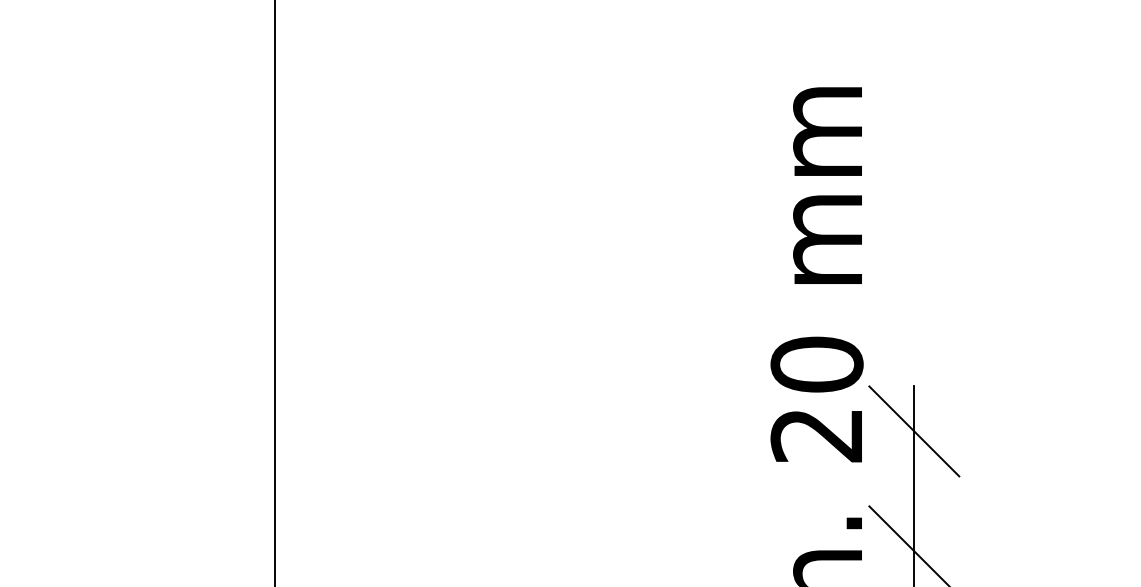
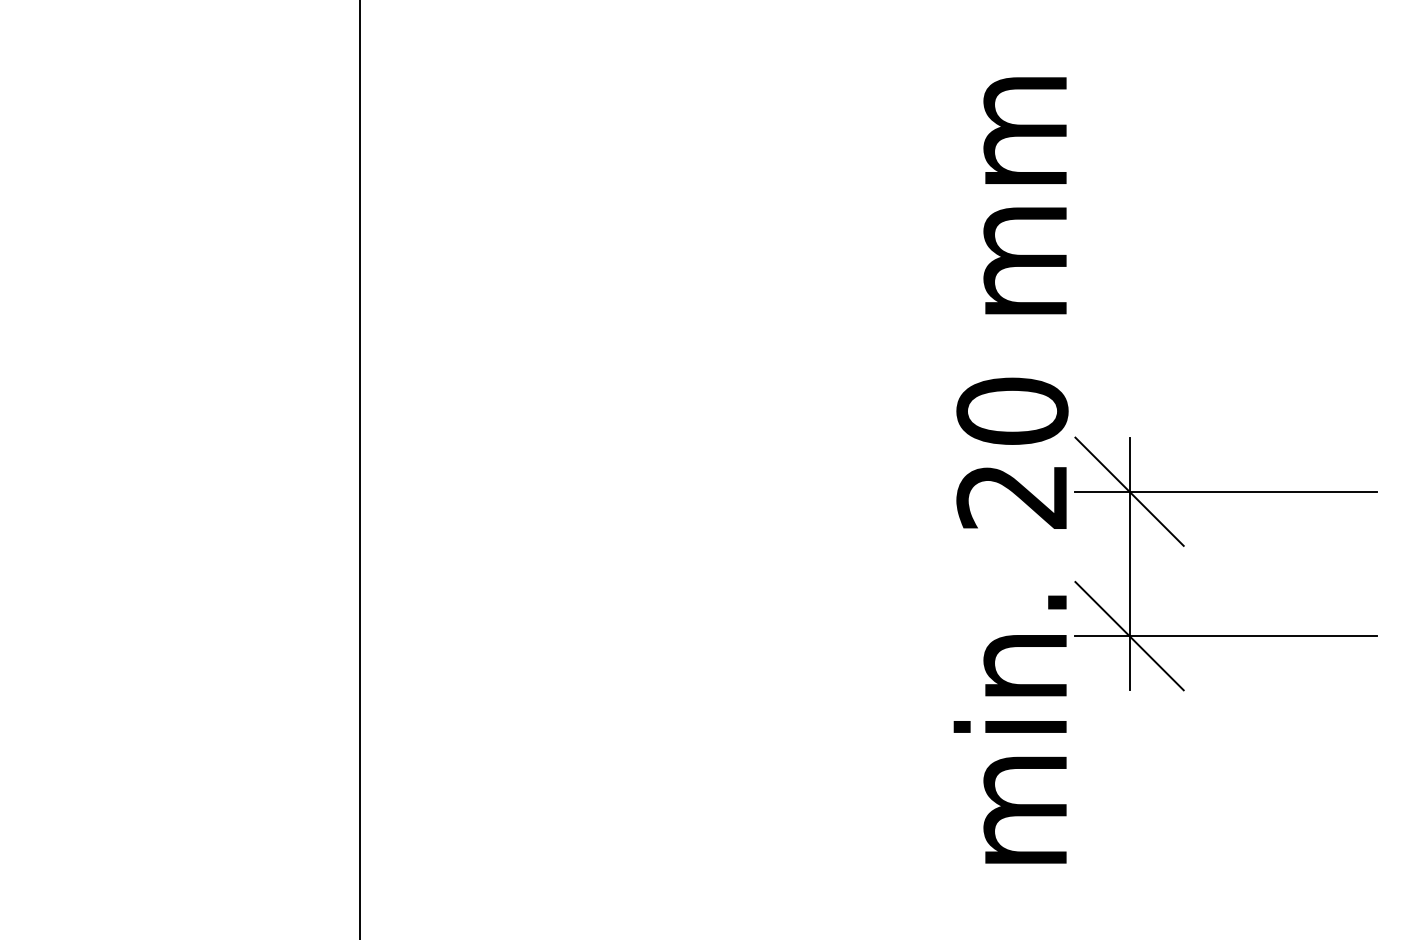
line: (994, 431) -> (1226, 491), added
line: (994, 551) -> (1226, 636), added

